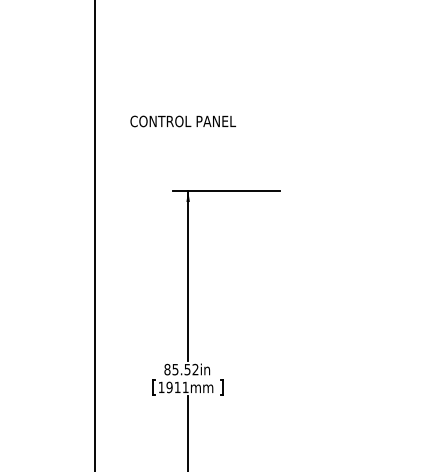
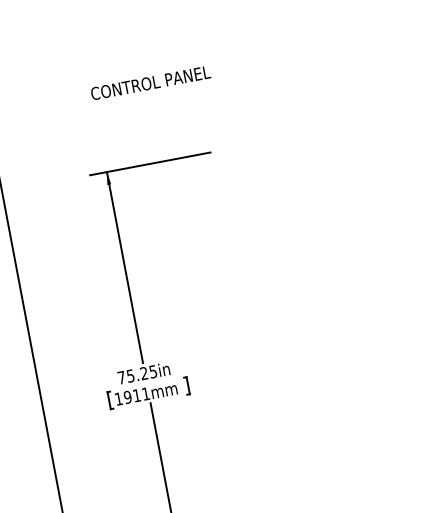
text: (182, 121) -> (149, 83), moved
text: (181, 369) -> (137, 374), 85.52in -> 75.25in

